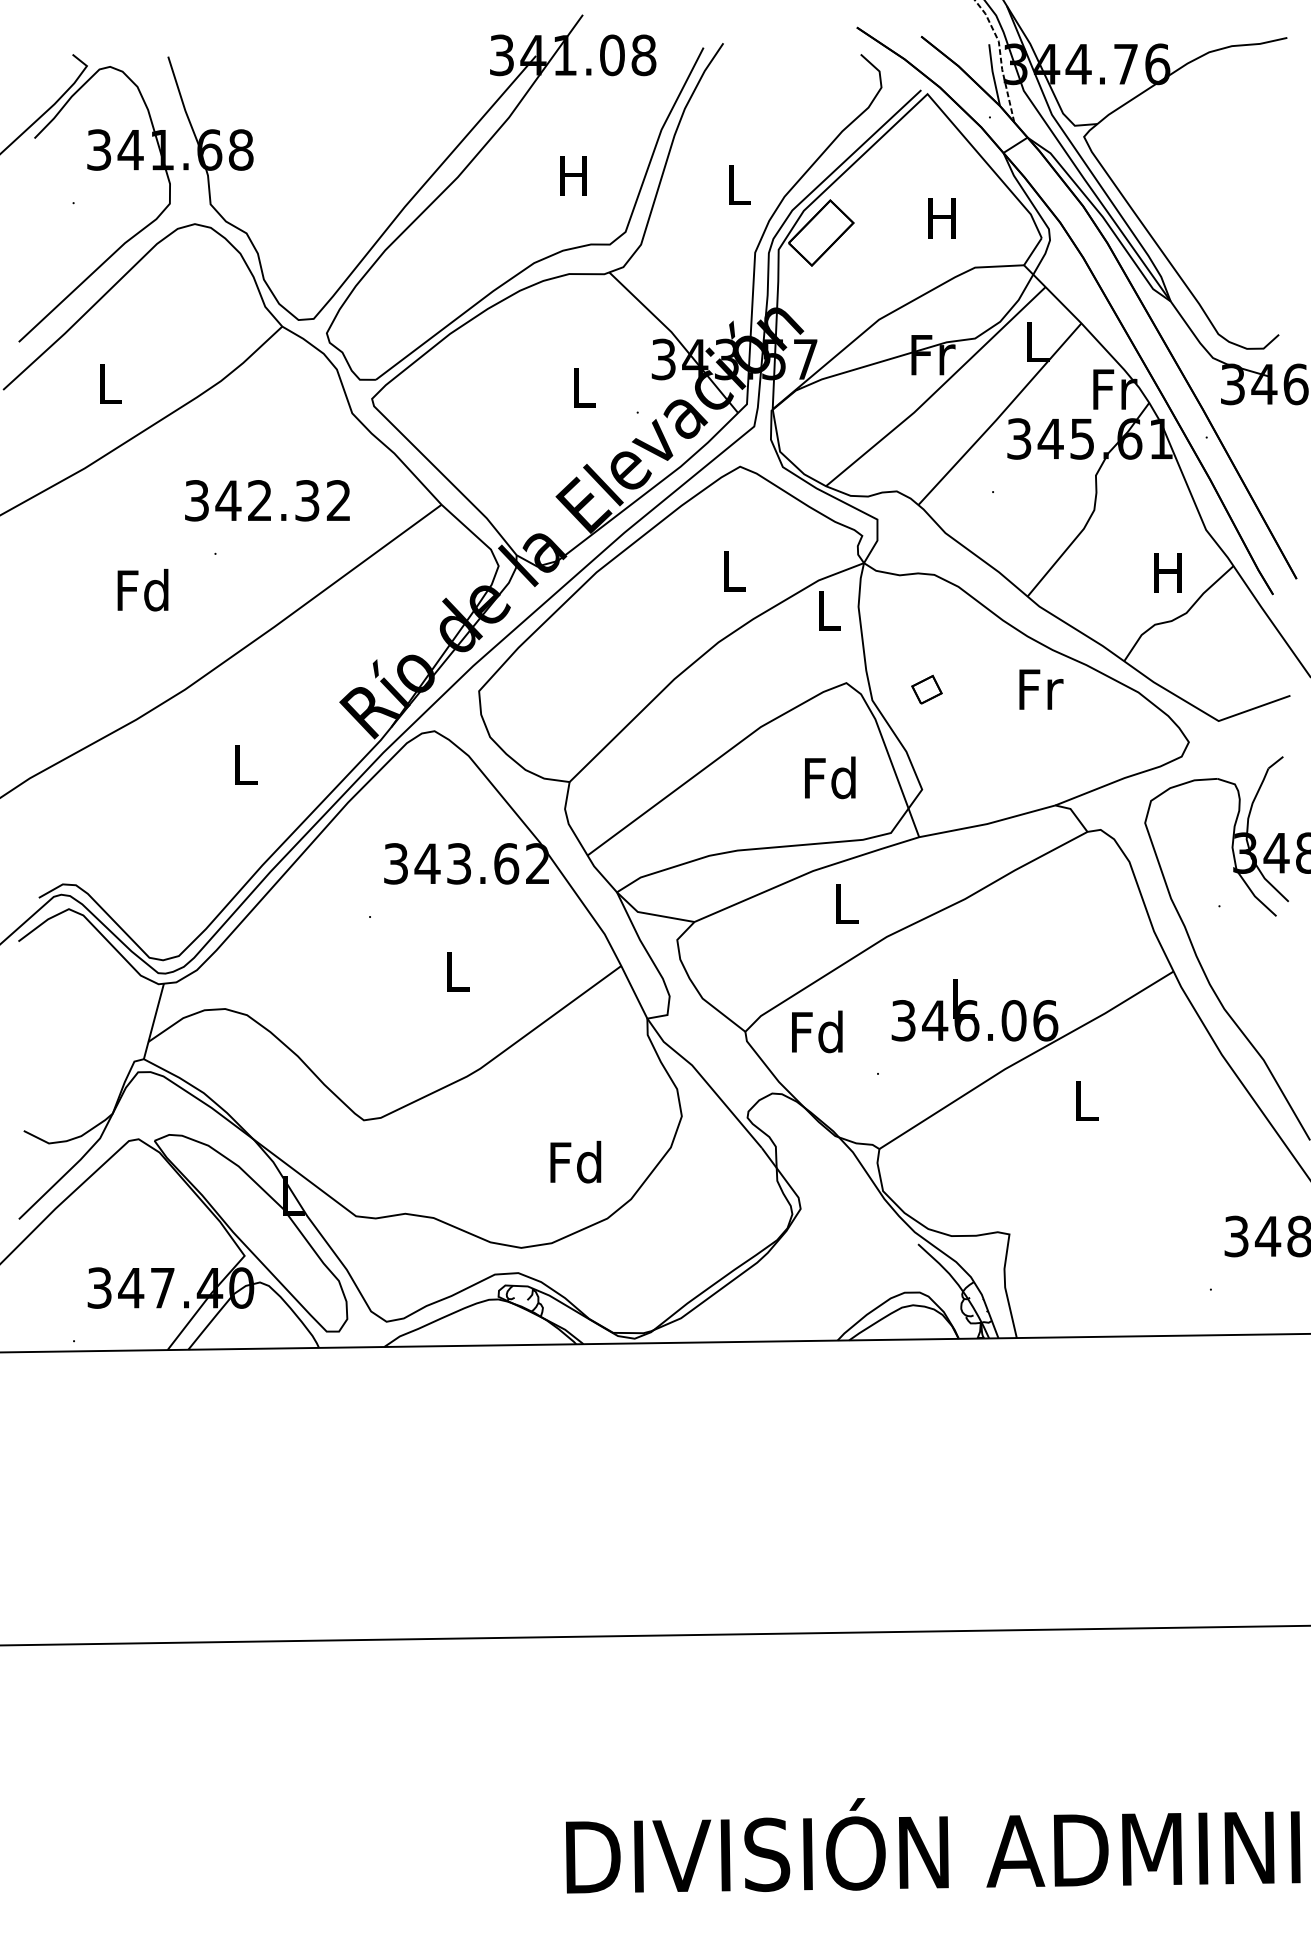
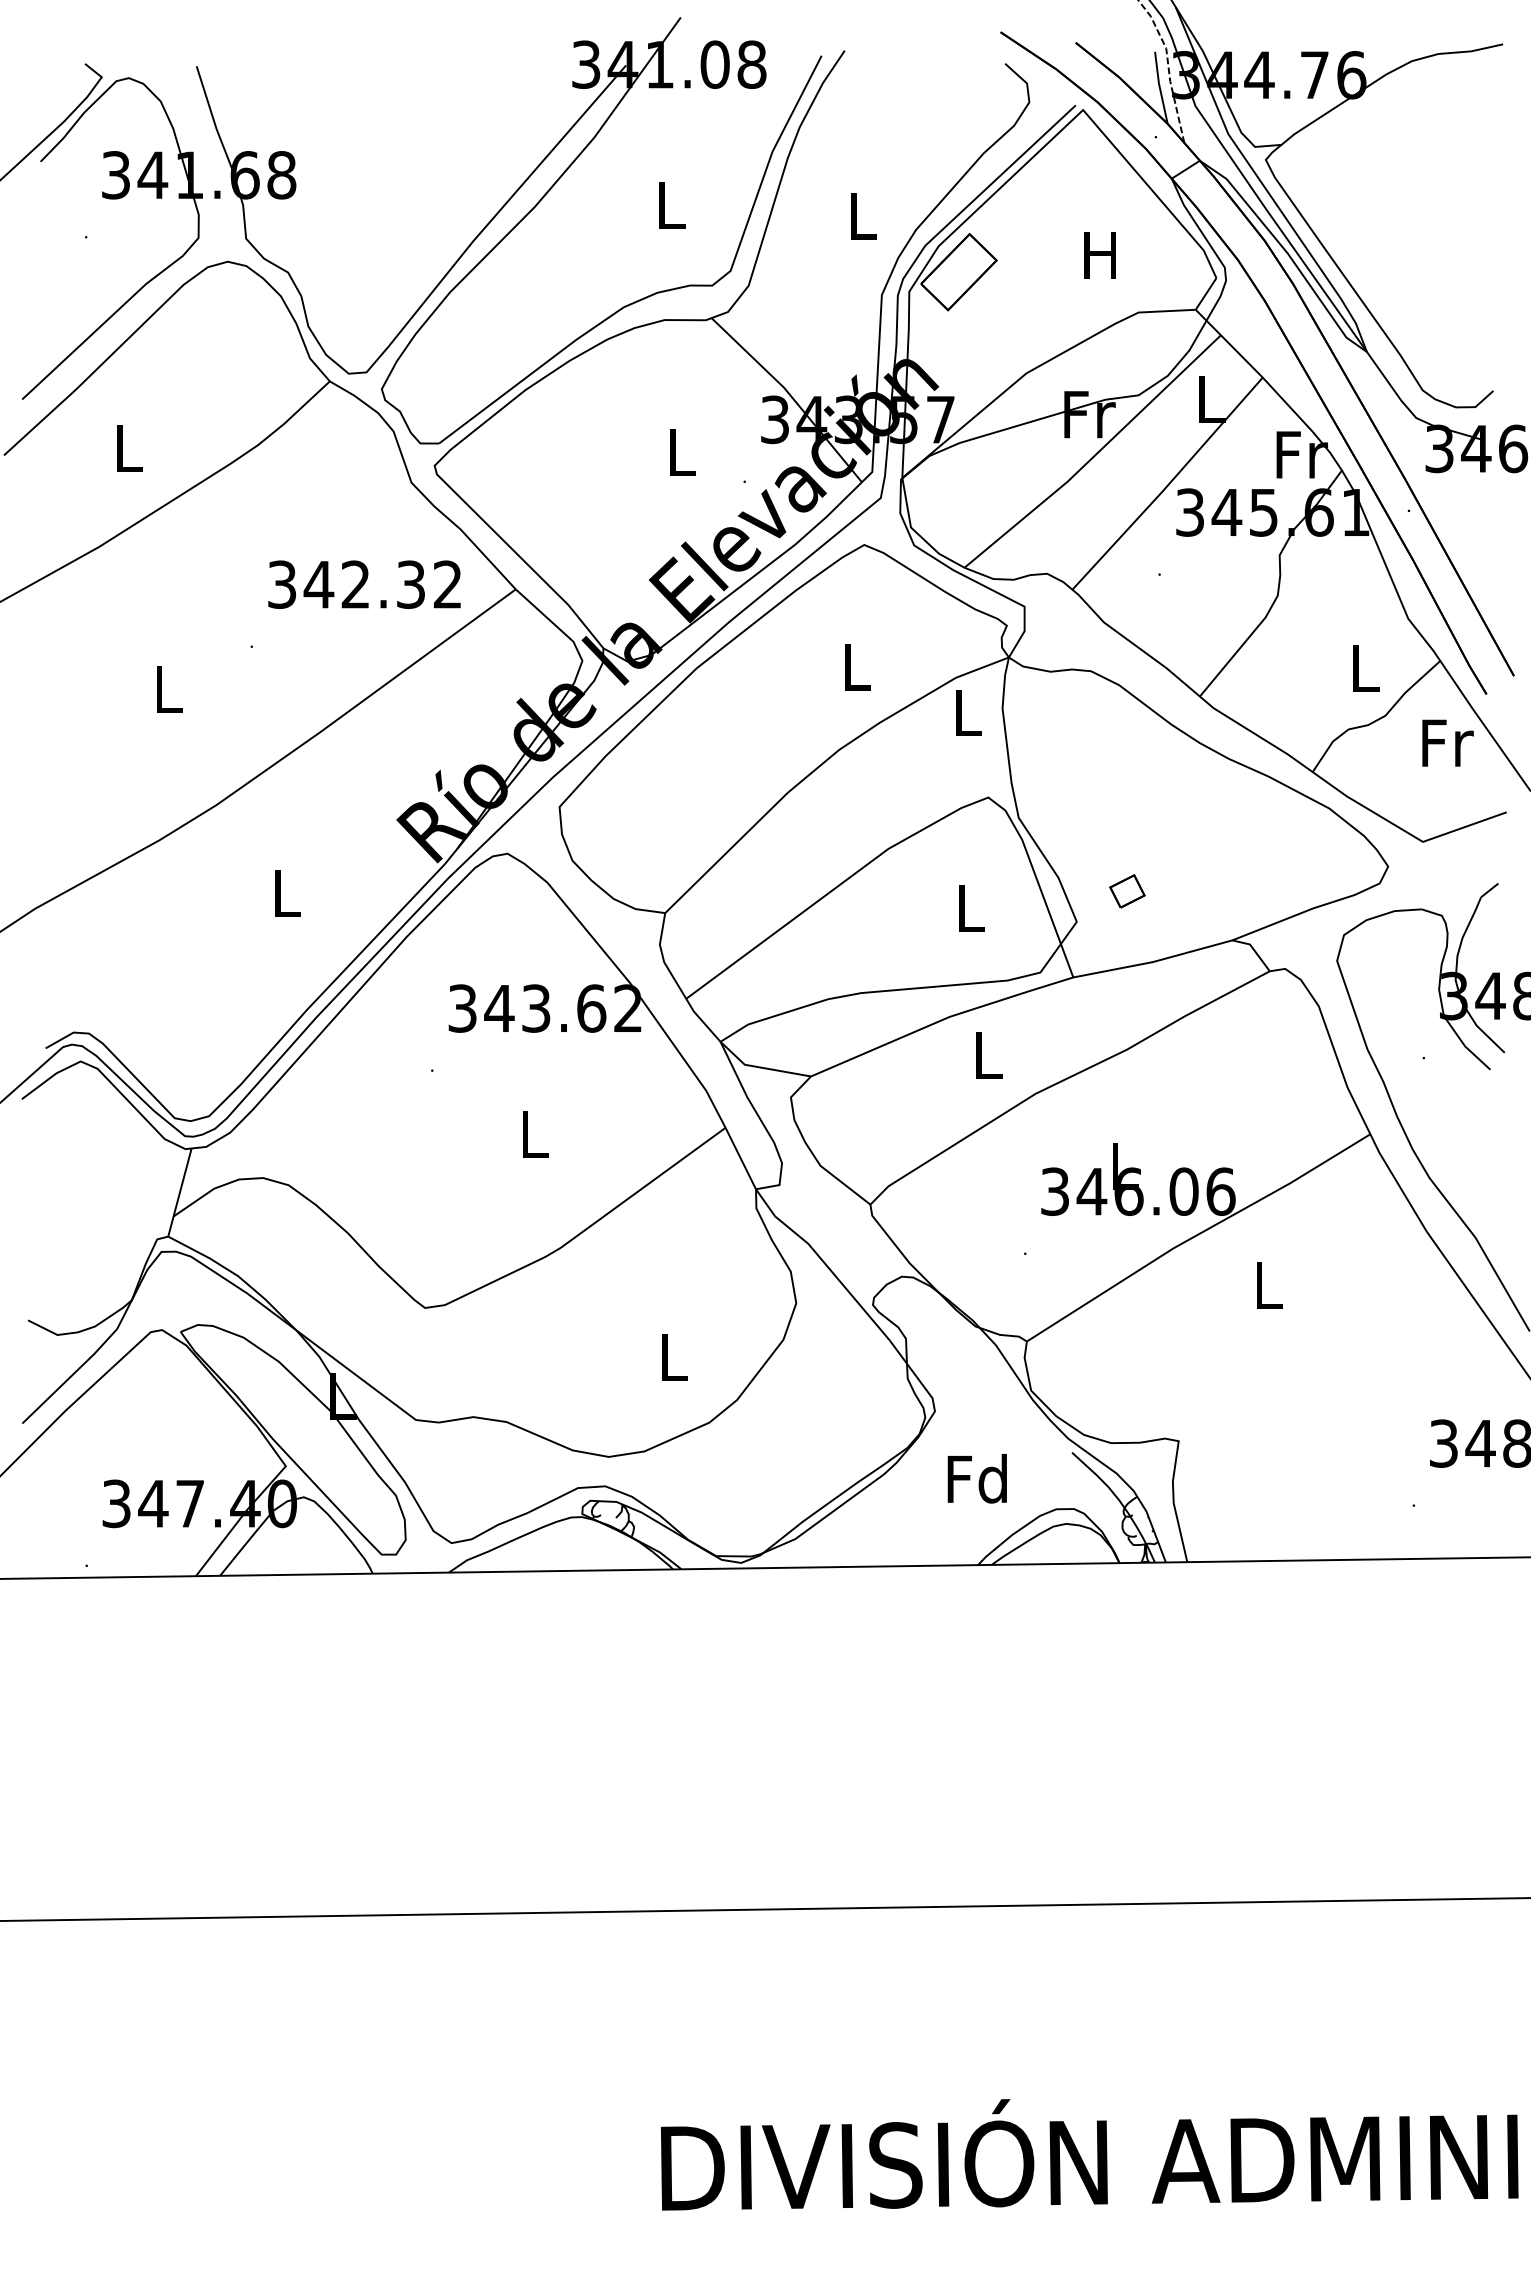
text: (573, 175) -> (669, 205), H -> L
text: (267, 500) -> (364, 584), moved
text: (1167, 572) -> (1363, 668), H -> L
text: (142, 589) -> (166, 688), Fd -> L
part: (927, 689) -> (1127, 891), moved
text: (1040, 689) -> (1447, 742), moved
text: (830, 778) -> (969, 908), Fd -> L
text: (816, 1031) -> (976, 1478), moved
text: (575, 1161) -> (672, 1356), Fd -> L

